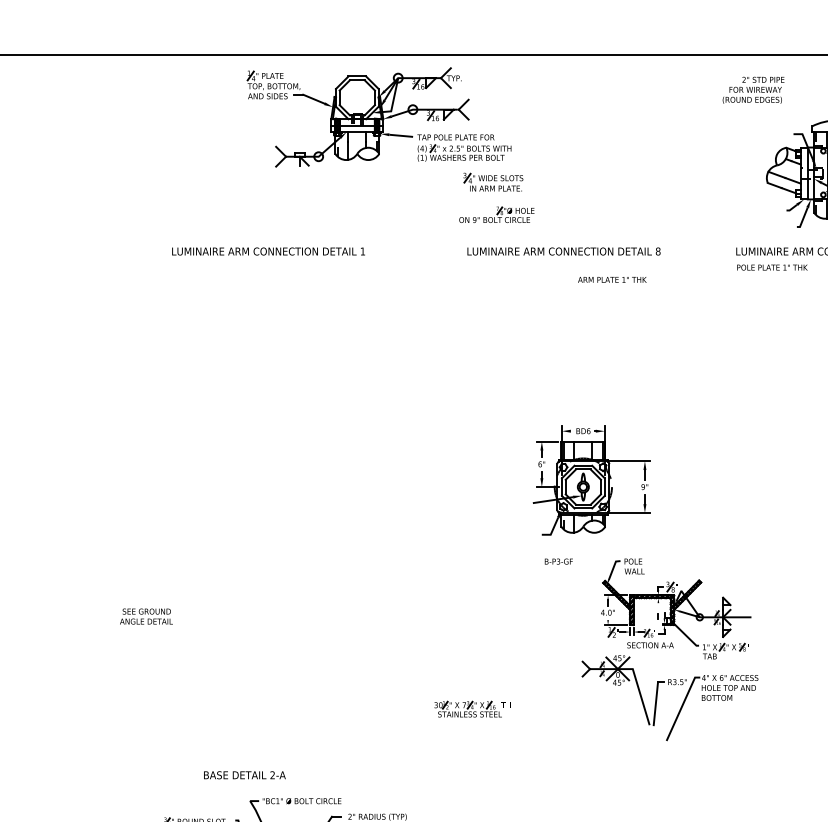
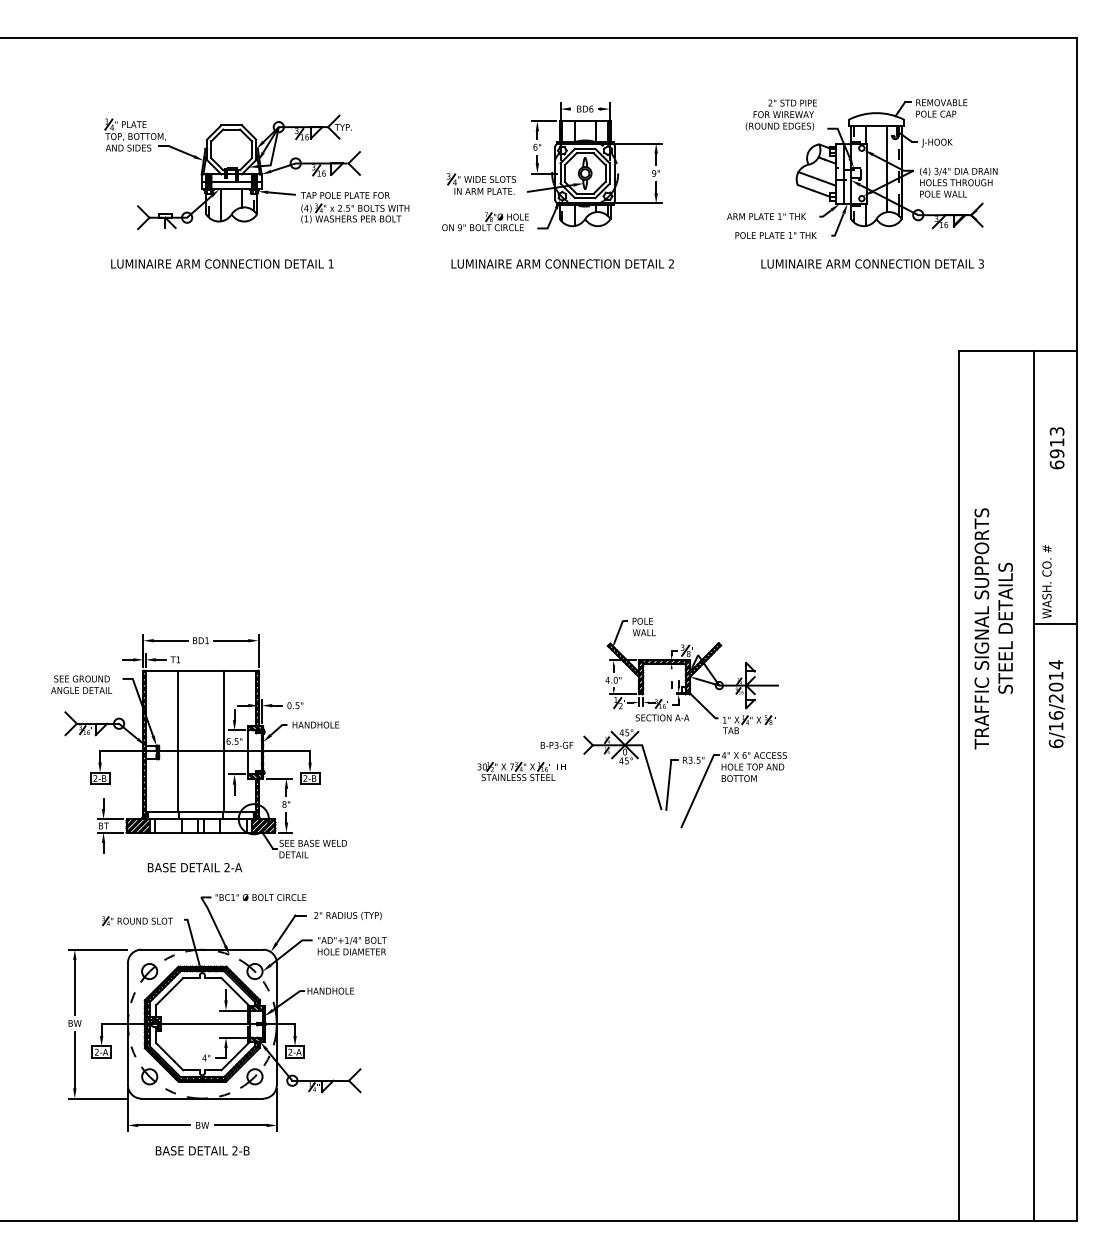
text: (752, 89) -> (780, 114), moved
part: (378, 117) -> (256, 172), moved
text: (658, 251) -> (671, 263), 8 -> 2
text: (771, 267) -> (775, 235), moved
text: (612, 279) -> (766, 216), moved
part: (591, 480) -> (594, 165), moved
text: (558, 561) -> (556, 745), moved
part: (253, 670) -> (205, 746), added
part: (472, 709) -> (521, 771), moved

